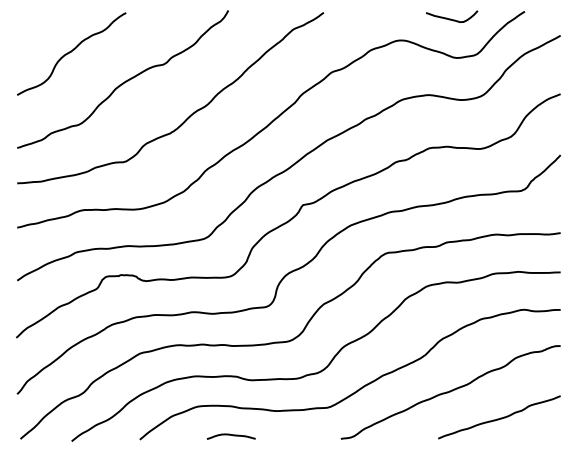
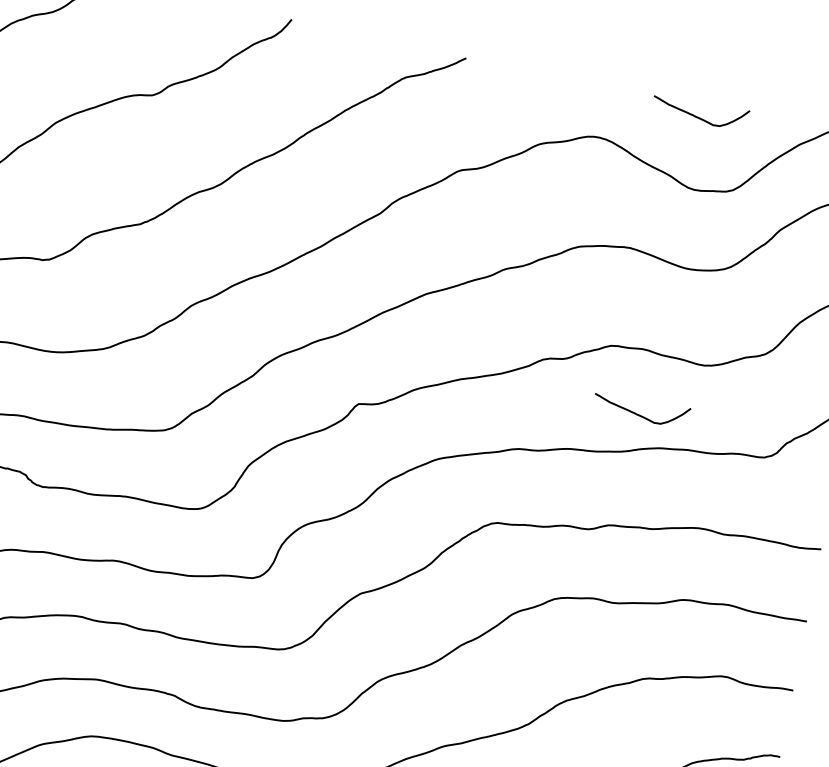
curve: (451, 180) -> (639, 413), added

